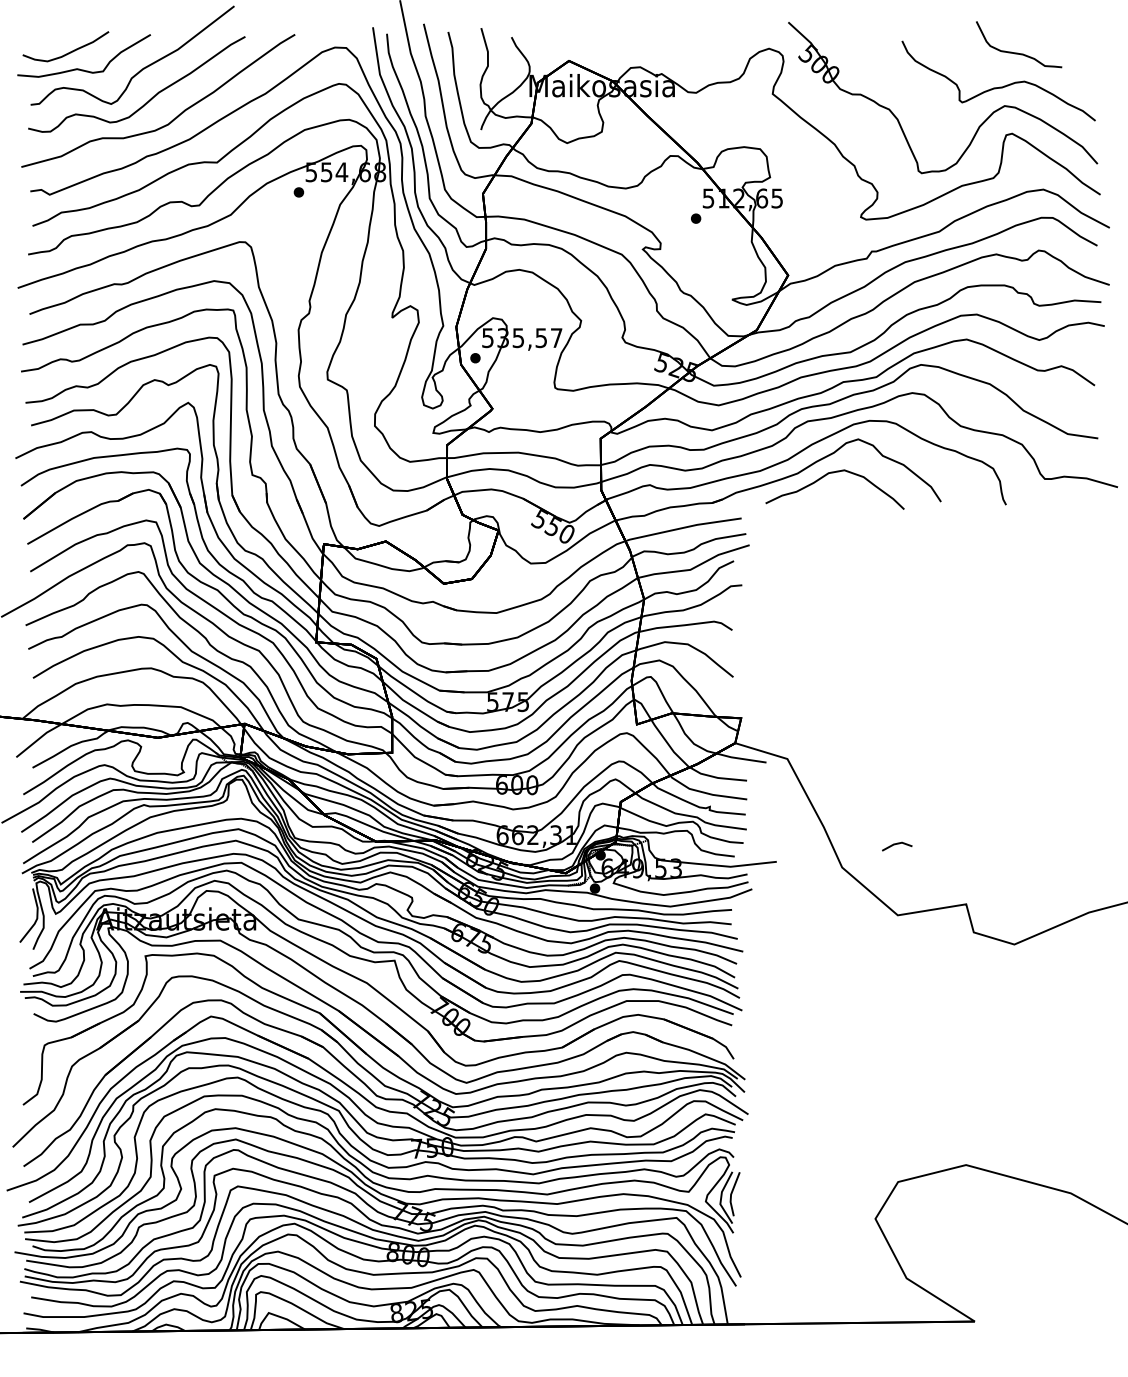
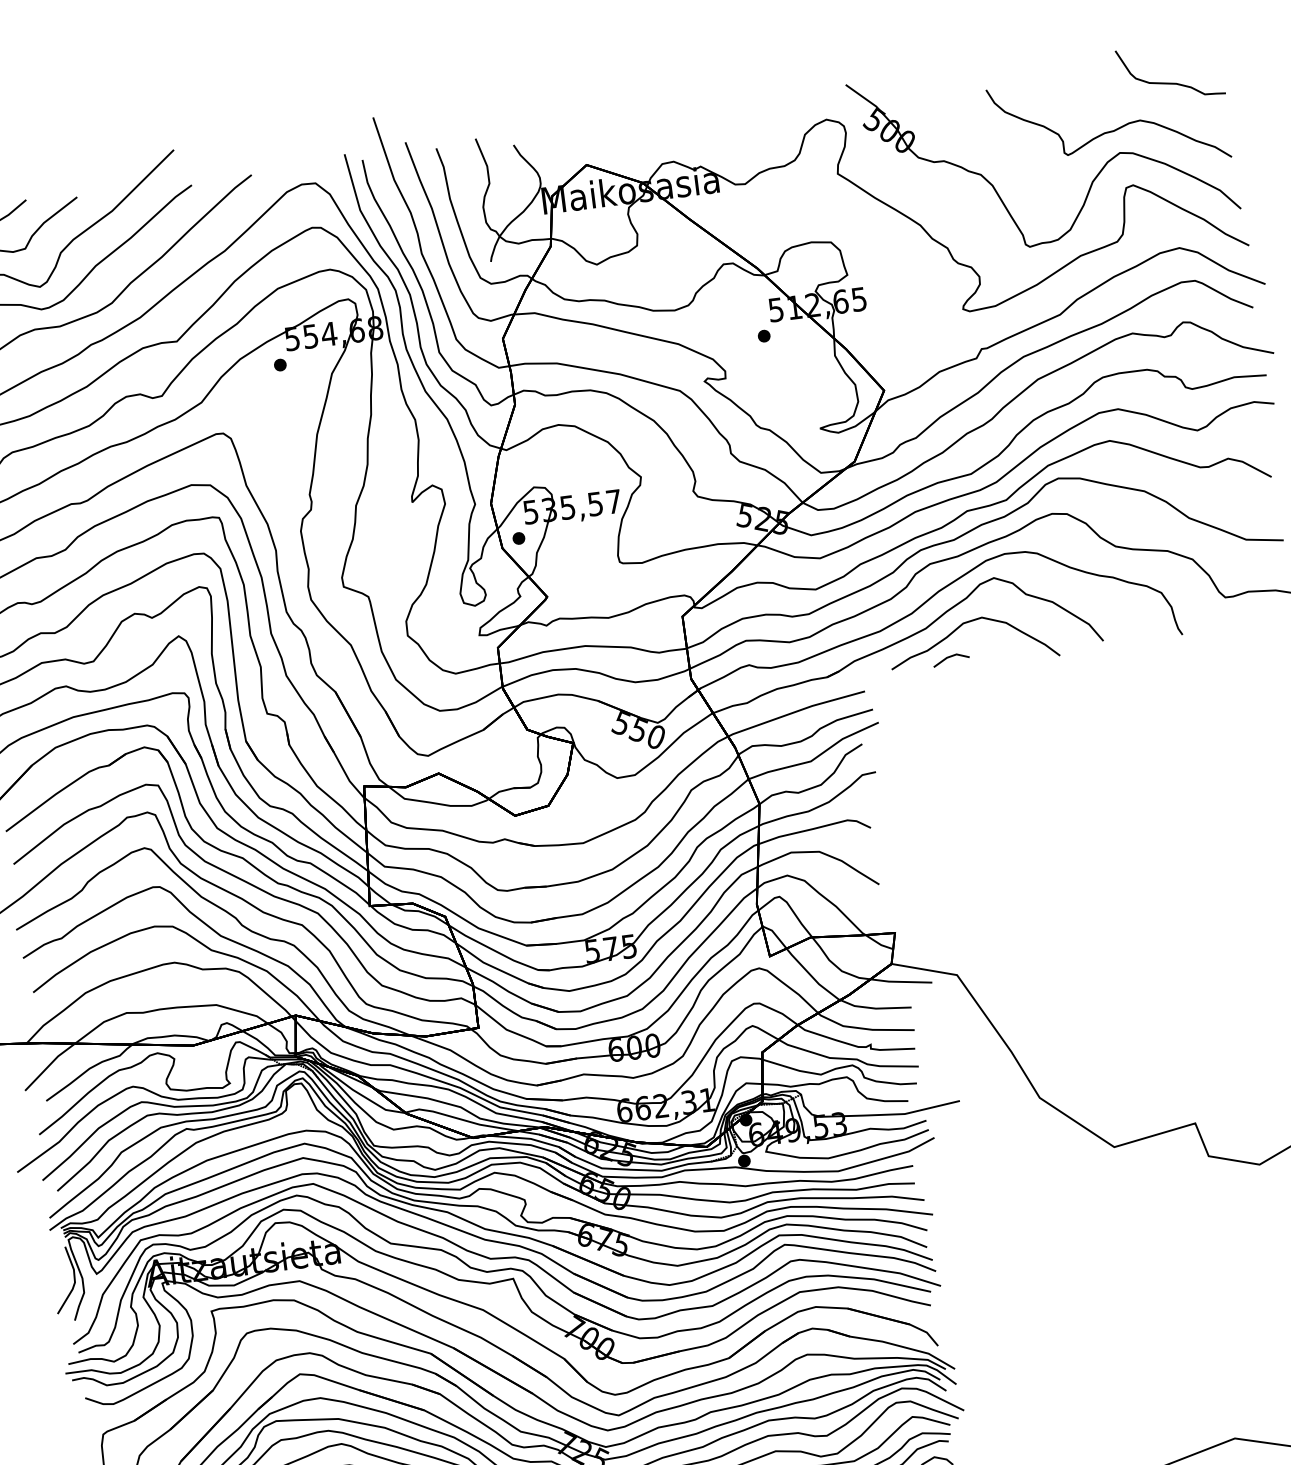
curve: (1018, 52) -> (1170, 82), moved
line: (897, 844) -> (951, 657), moved

